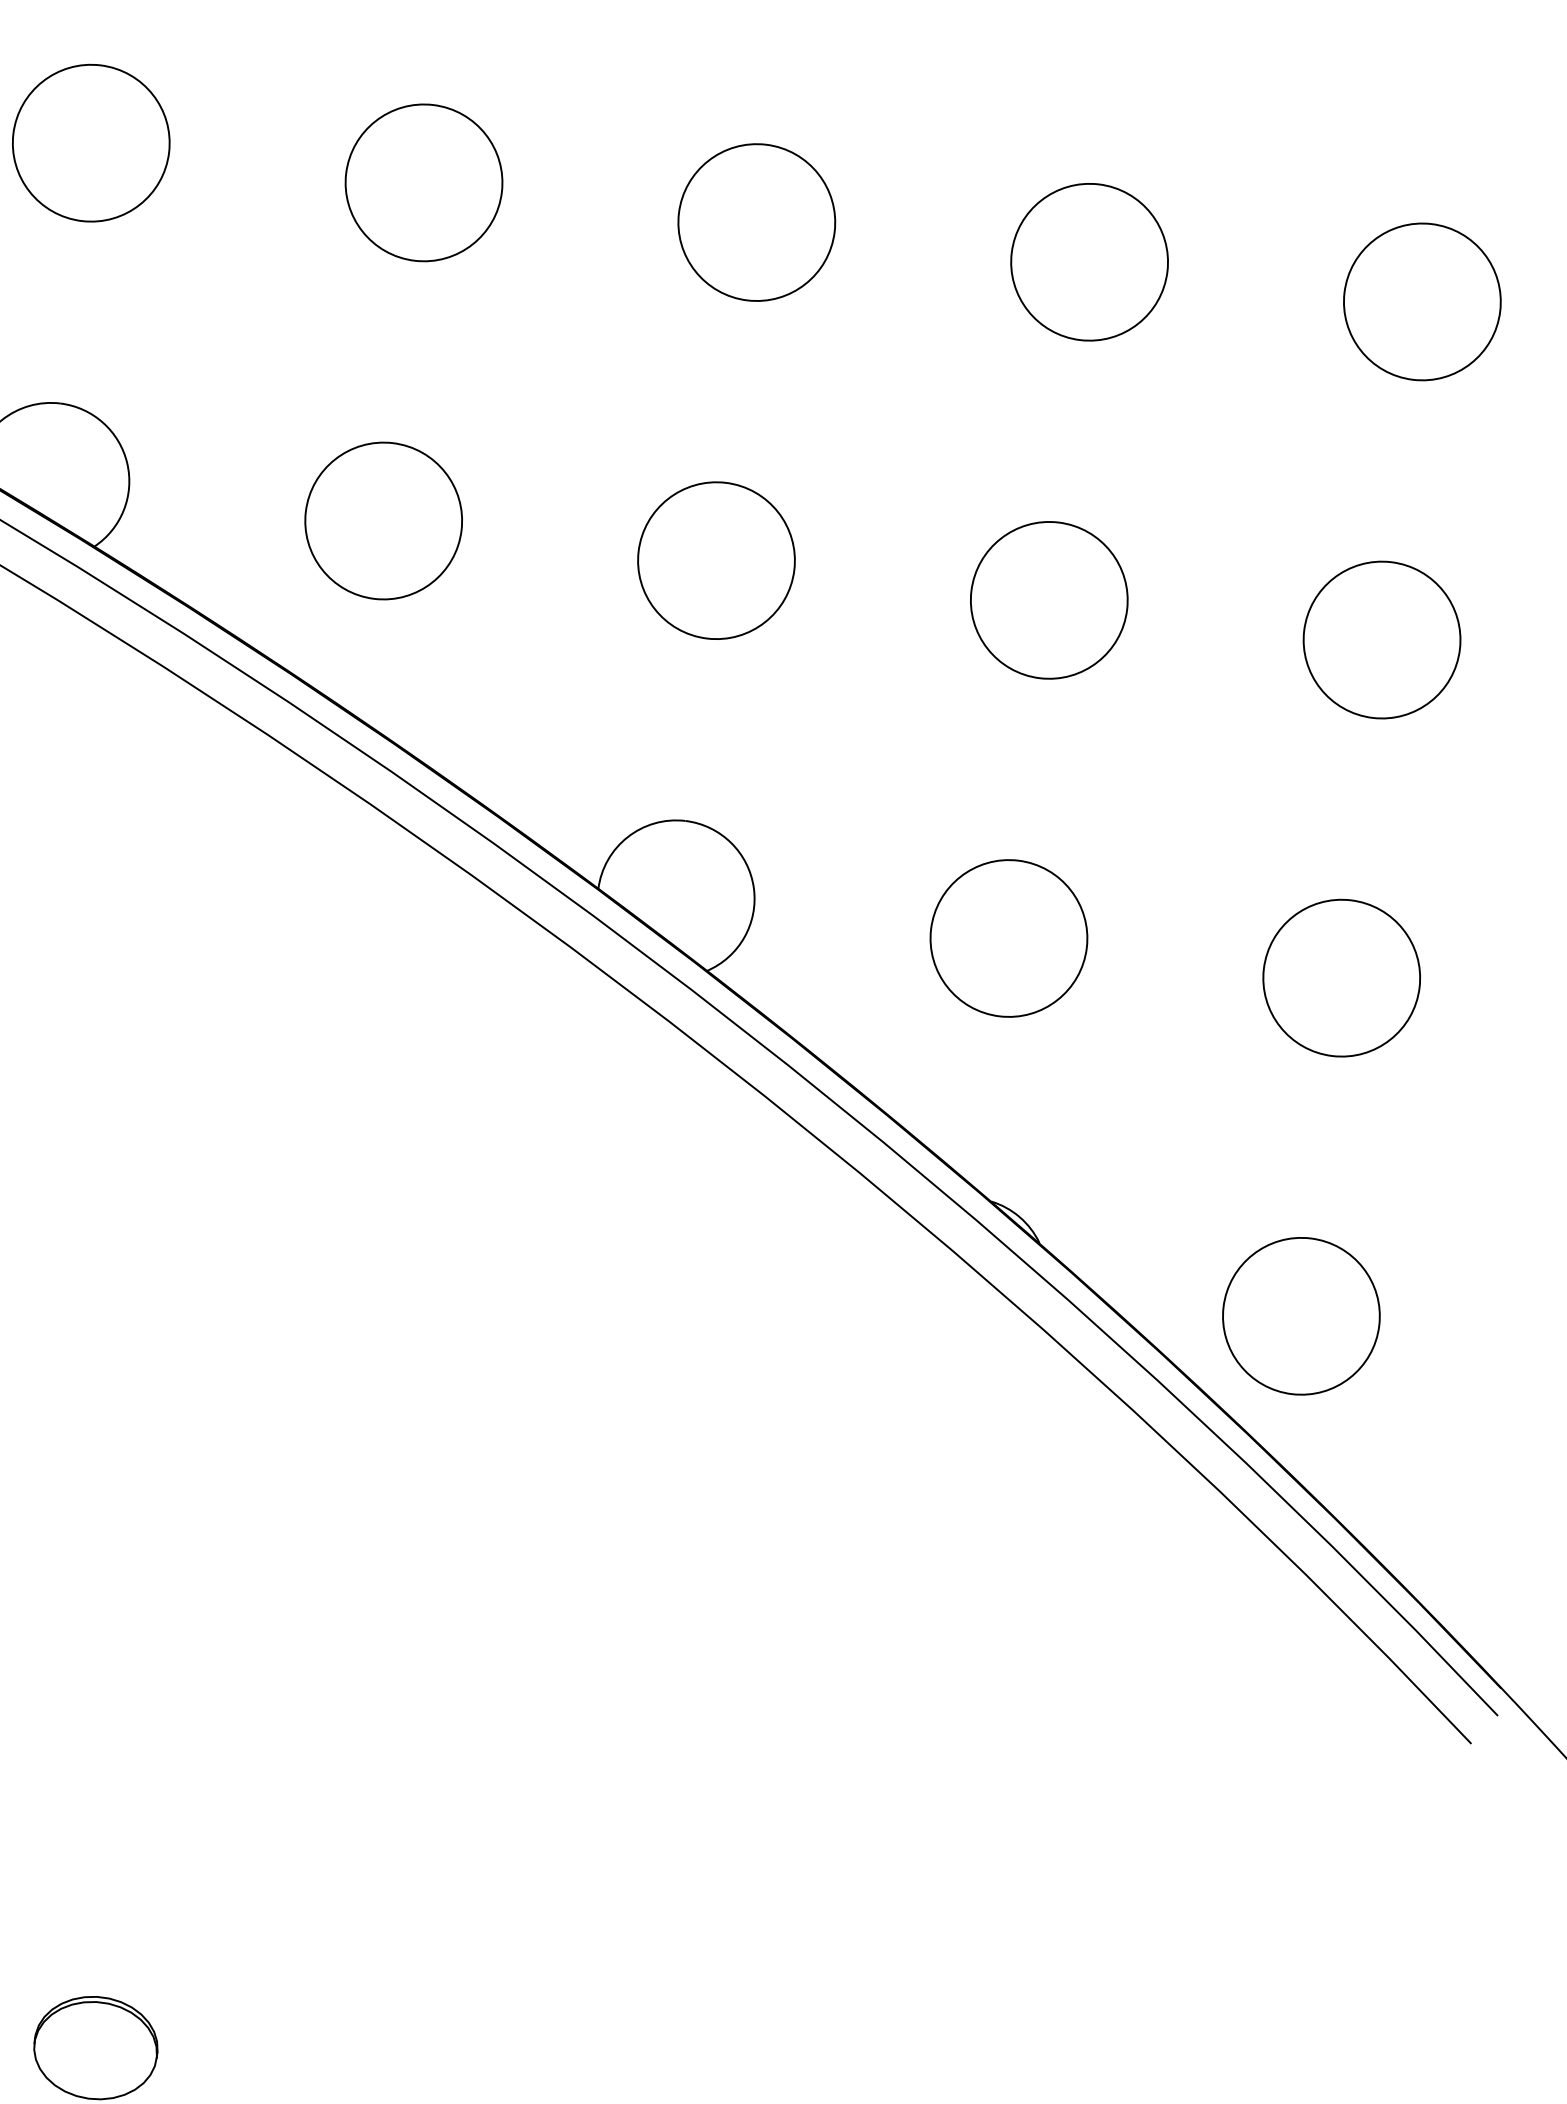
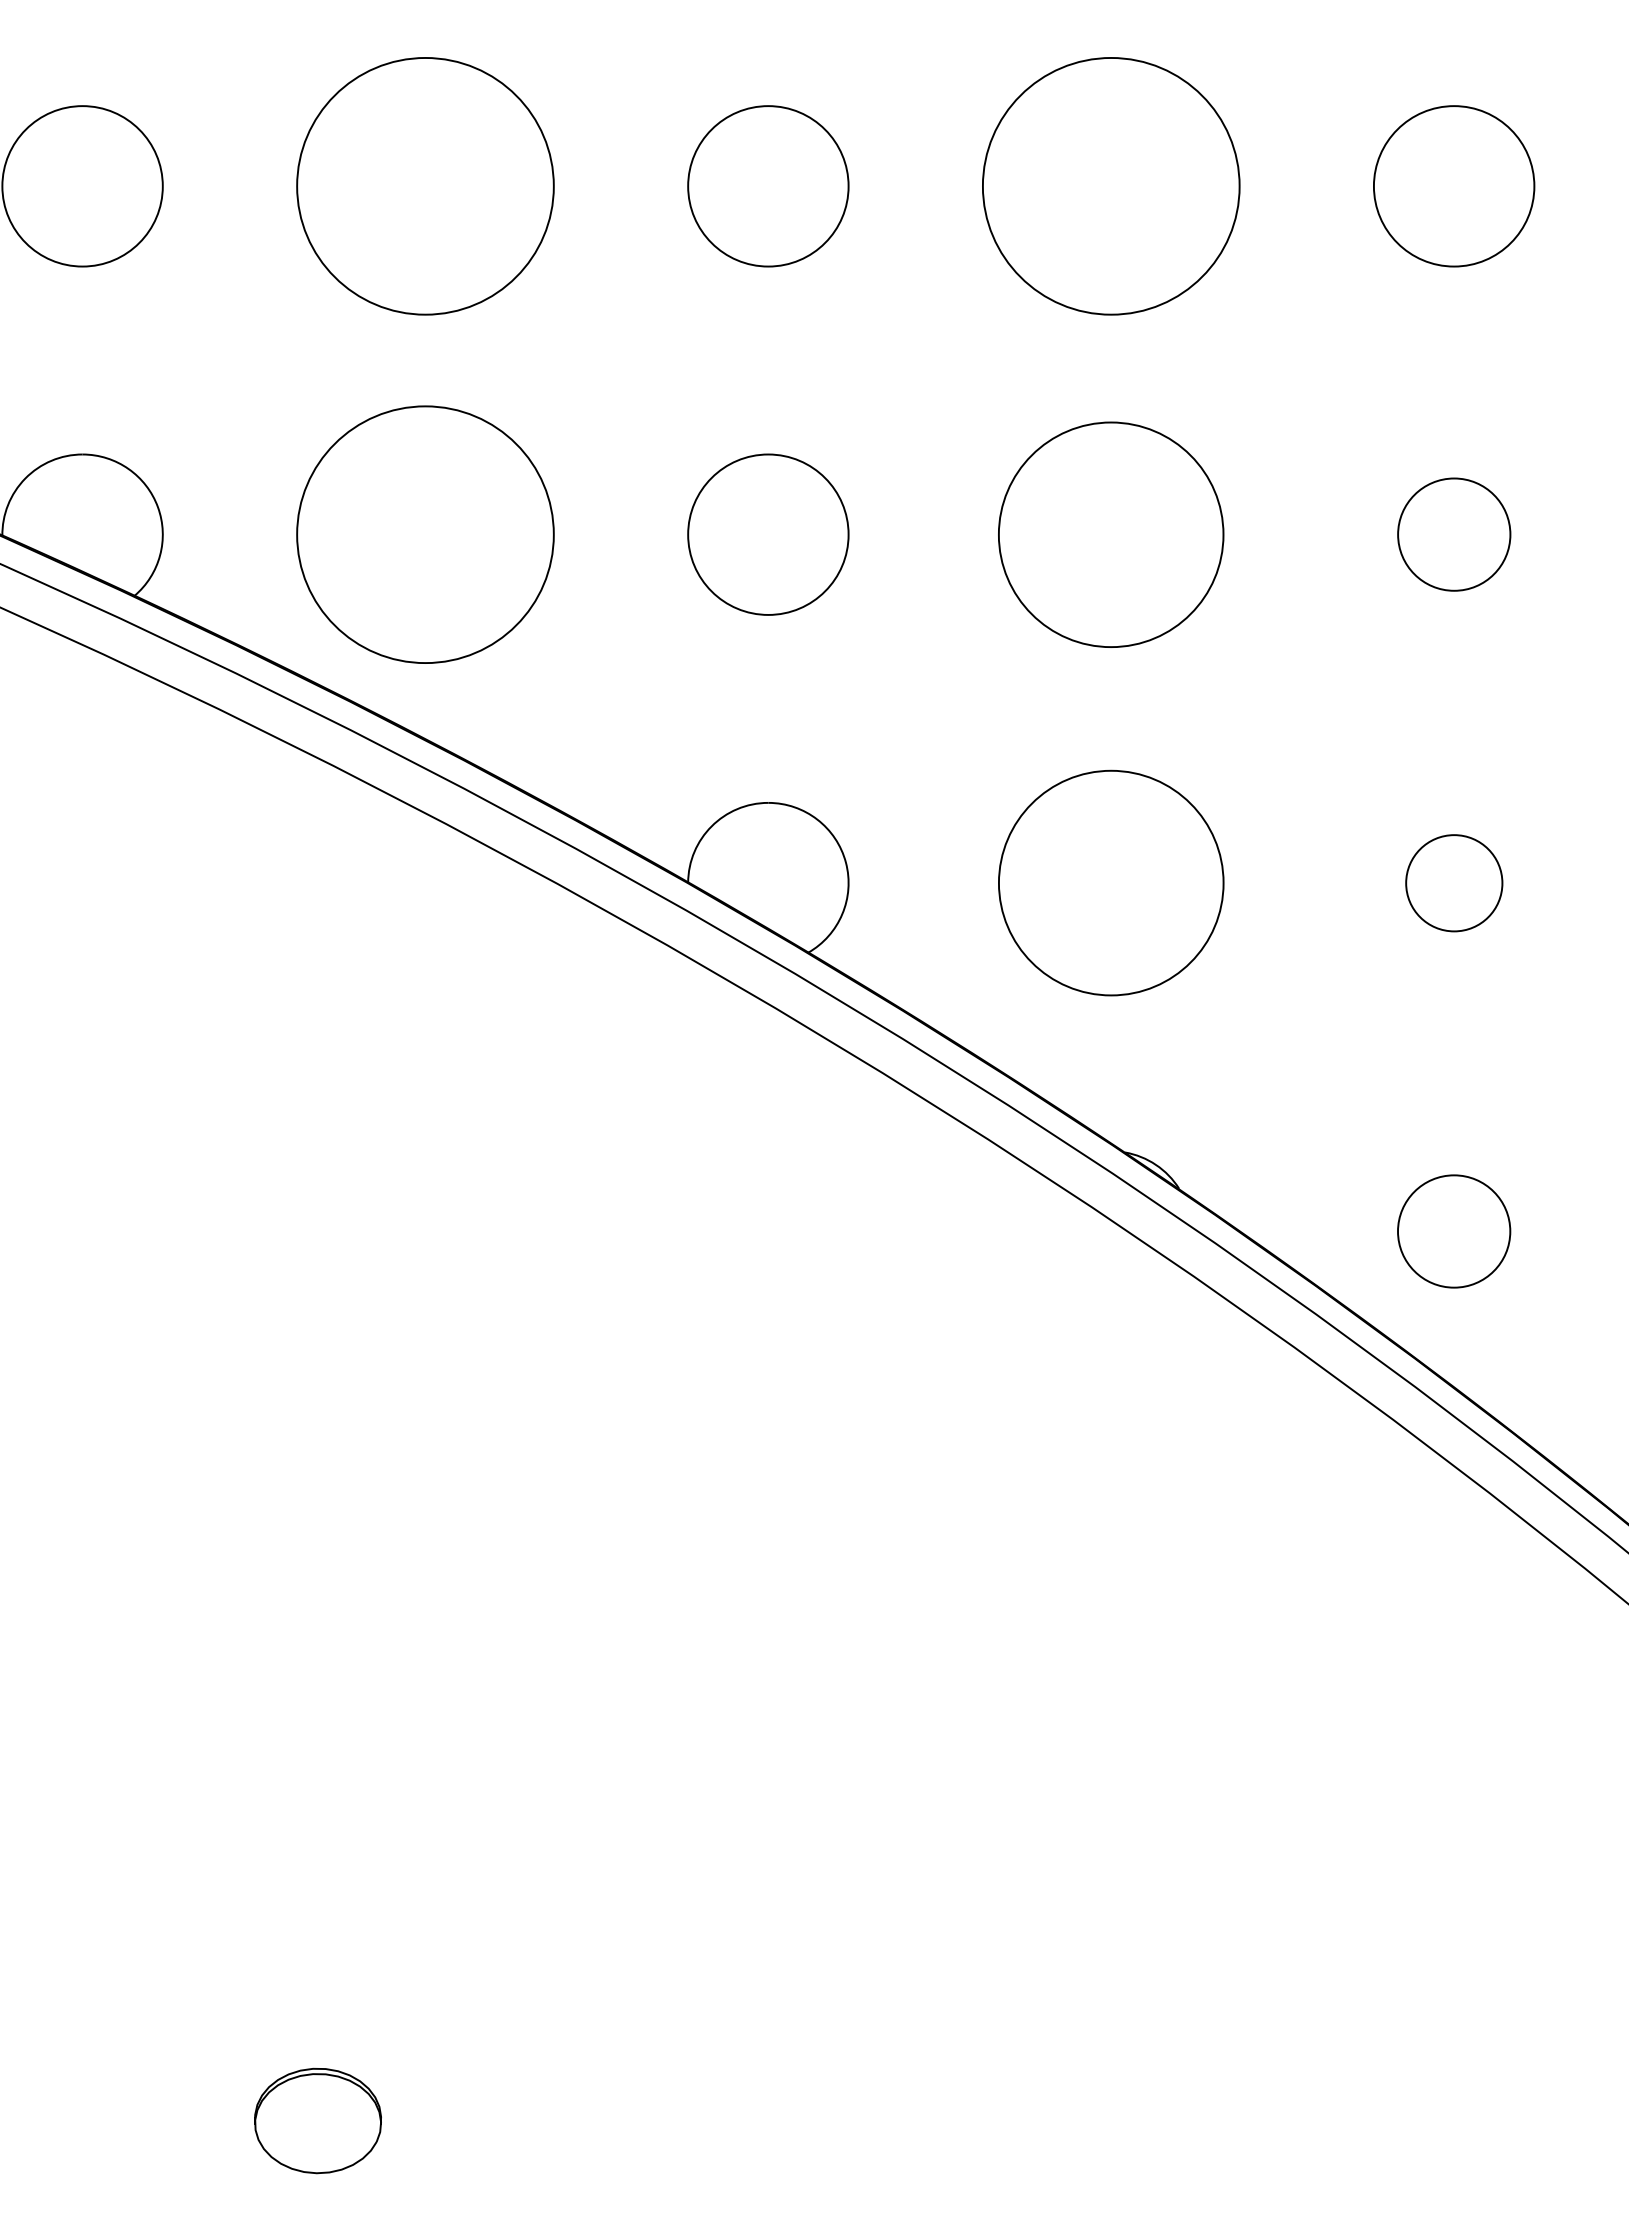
circle: (424, 183) -> (425, 186), size x1.6
circle: (1089, 262) -> (1111, 186), size x1.6
circle: (383, 520) -> (425, 534), size x1.6
circle: (1049, 600) -> (1111, 534), size x1.4
circle: (1382, 639) -> (1454, 534), size x0.7
circle: (1009, 937) -> (1111, 882), size x1.4
circle: (1342, 978) -> (1454, 883), size x0.6
circle: (1300, 1316) -> (1453, 1231), size x0.7

